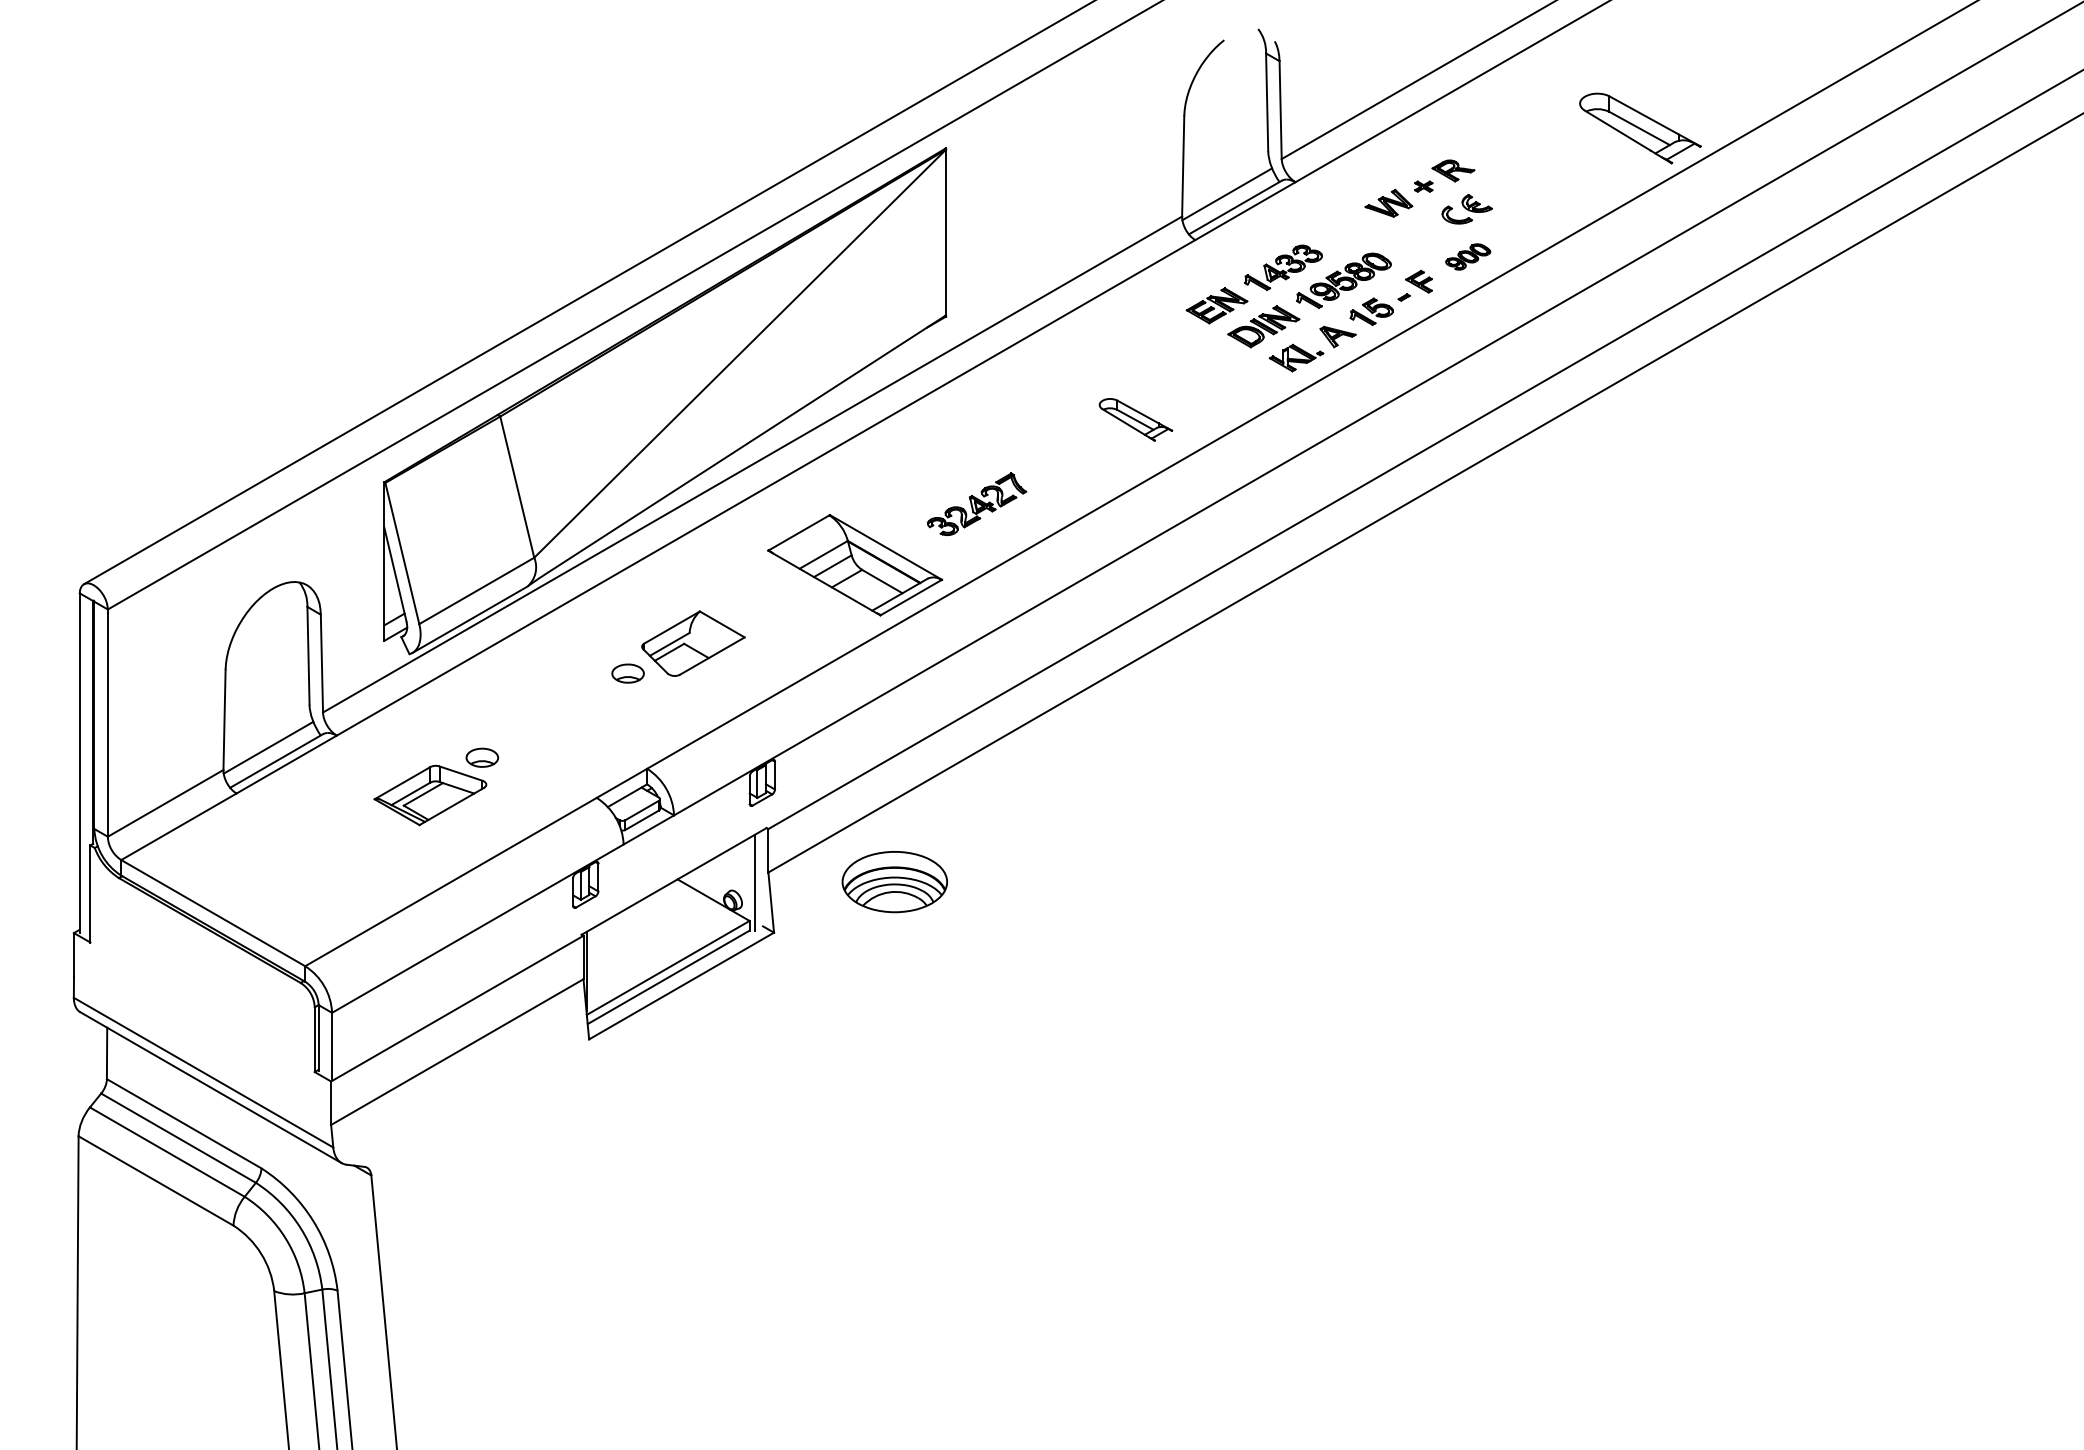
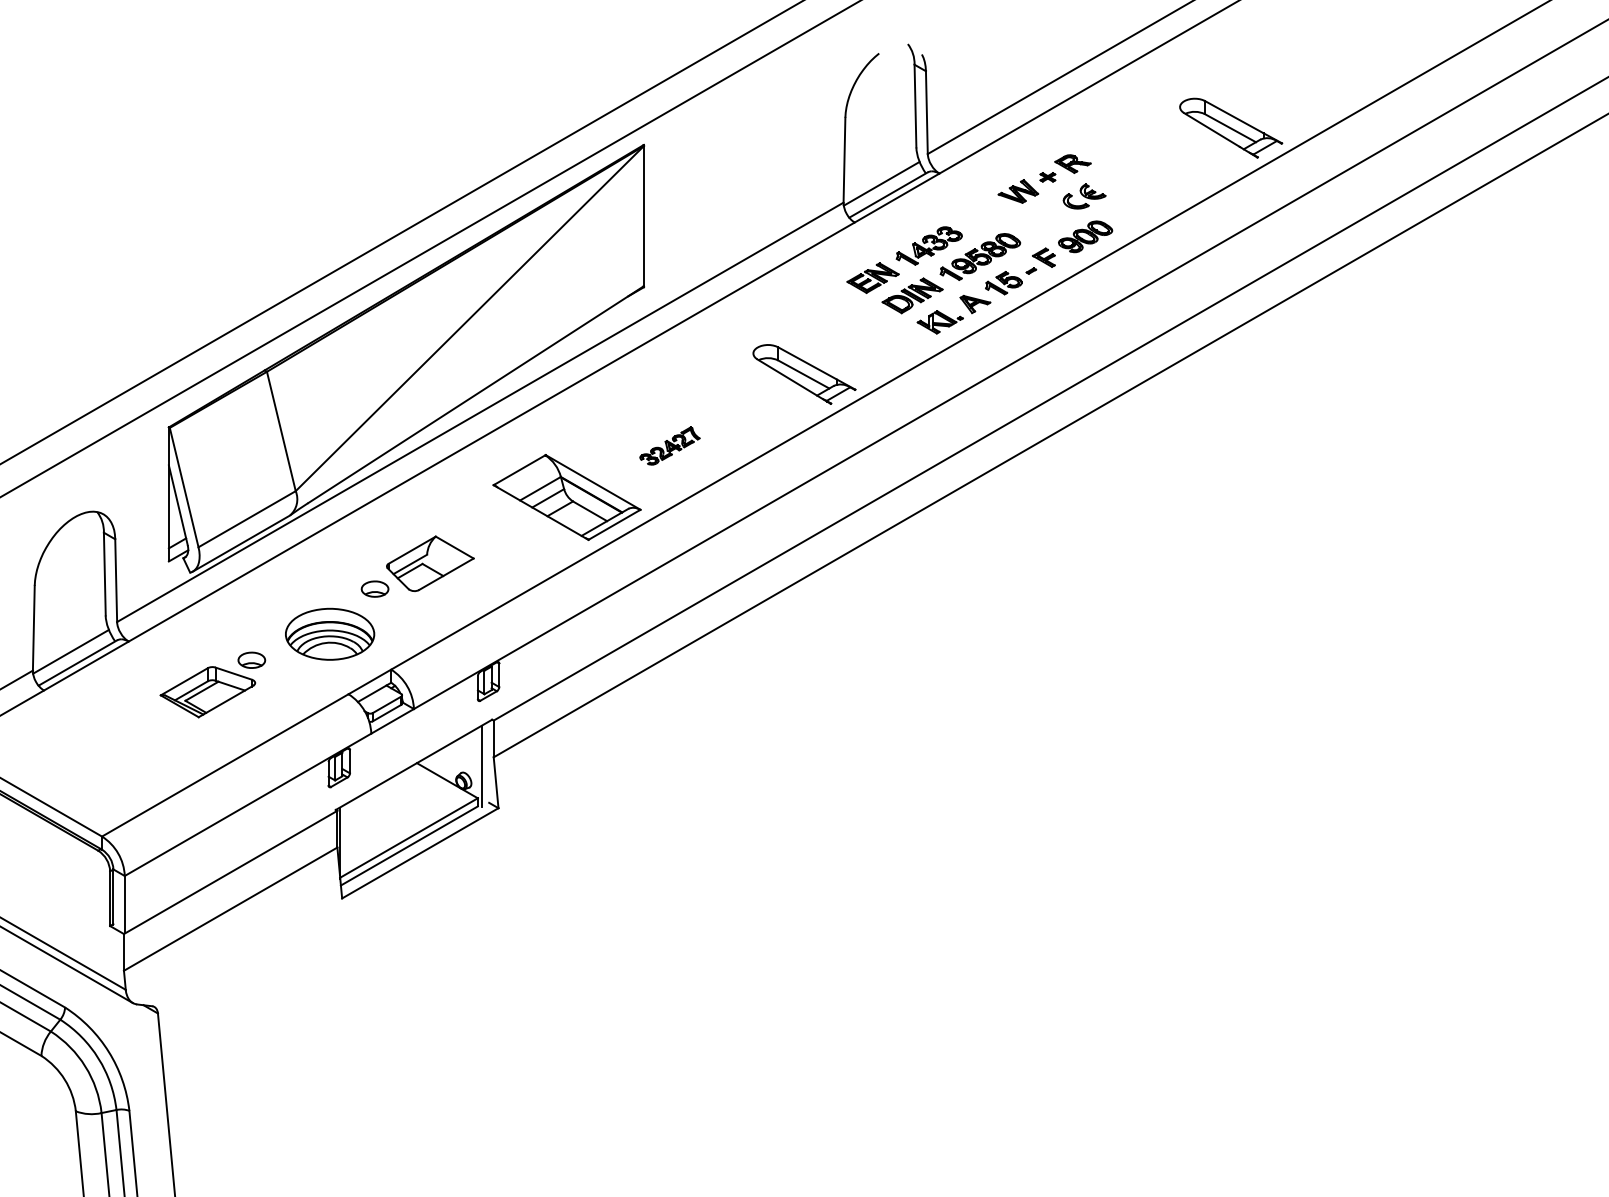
part: (1467, 256) -> (1084, 236), size x1.43
part: (1135, 419) -> (804, 374), size x1.67
part: (976, 504) -> (669, 446), size x0.71
part: (894, 882) -> (329, 634), moved

